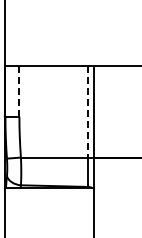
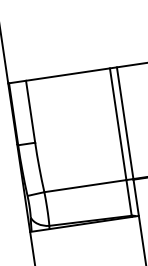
line: (19, 90) -> (30, 110), dashed -> solid
line: (88, 111) -> (118, 123), dashed -> solid

